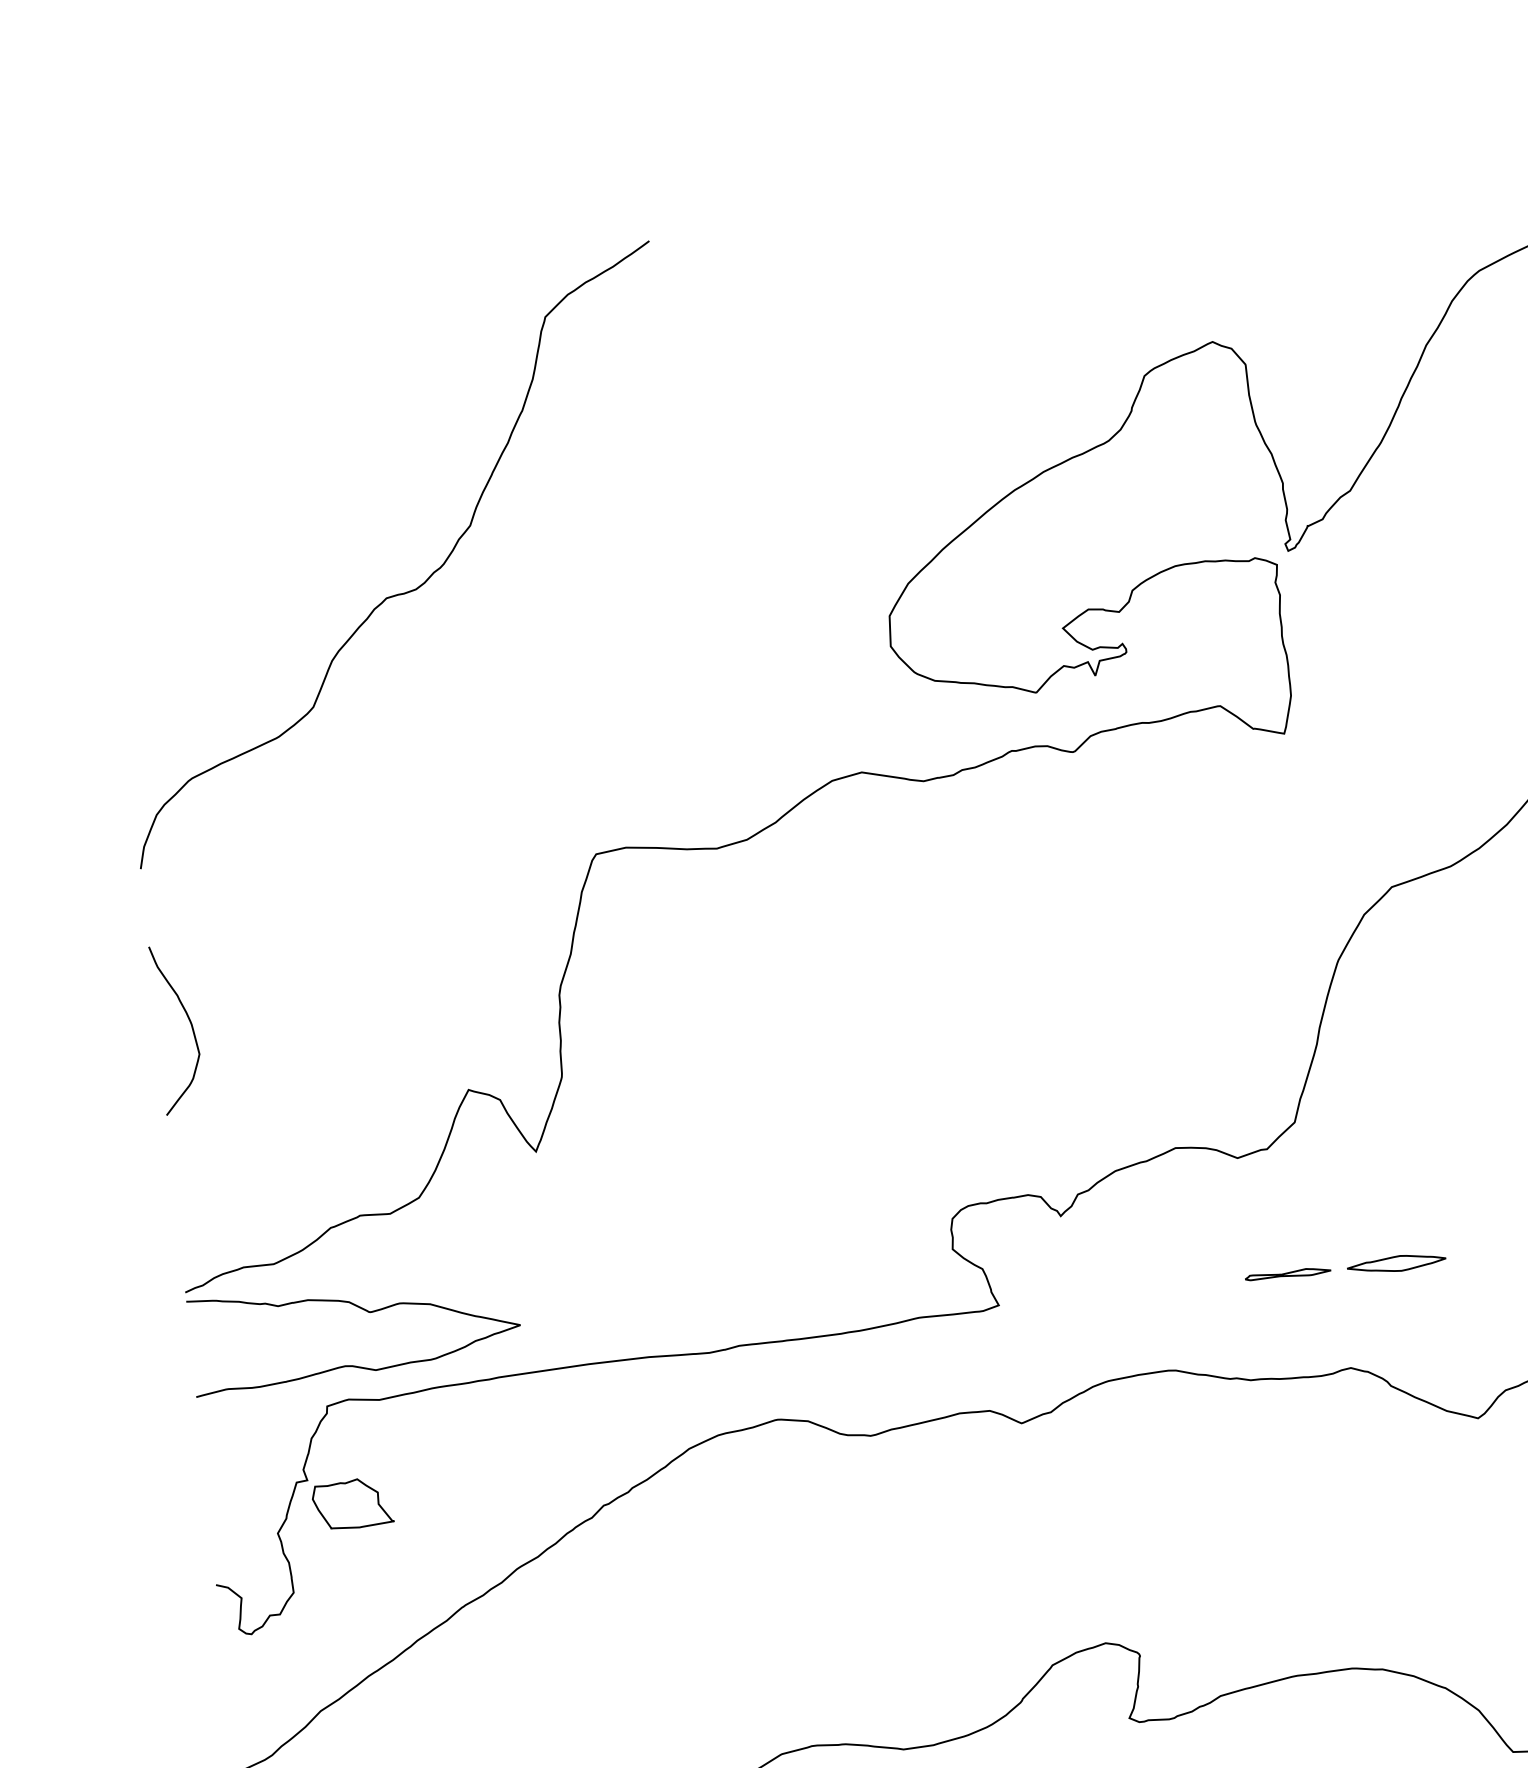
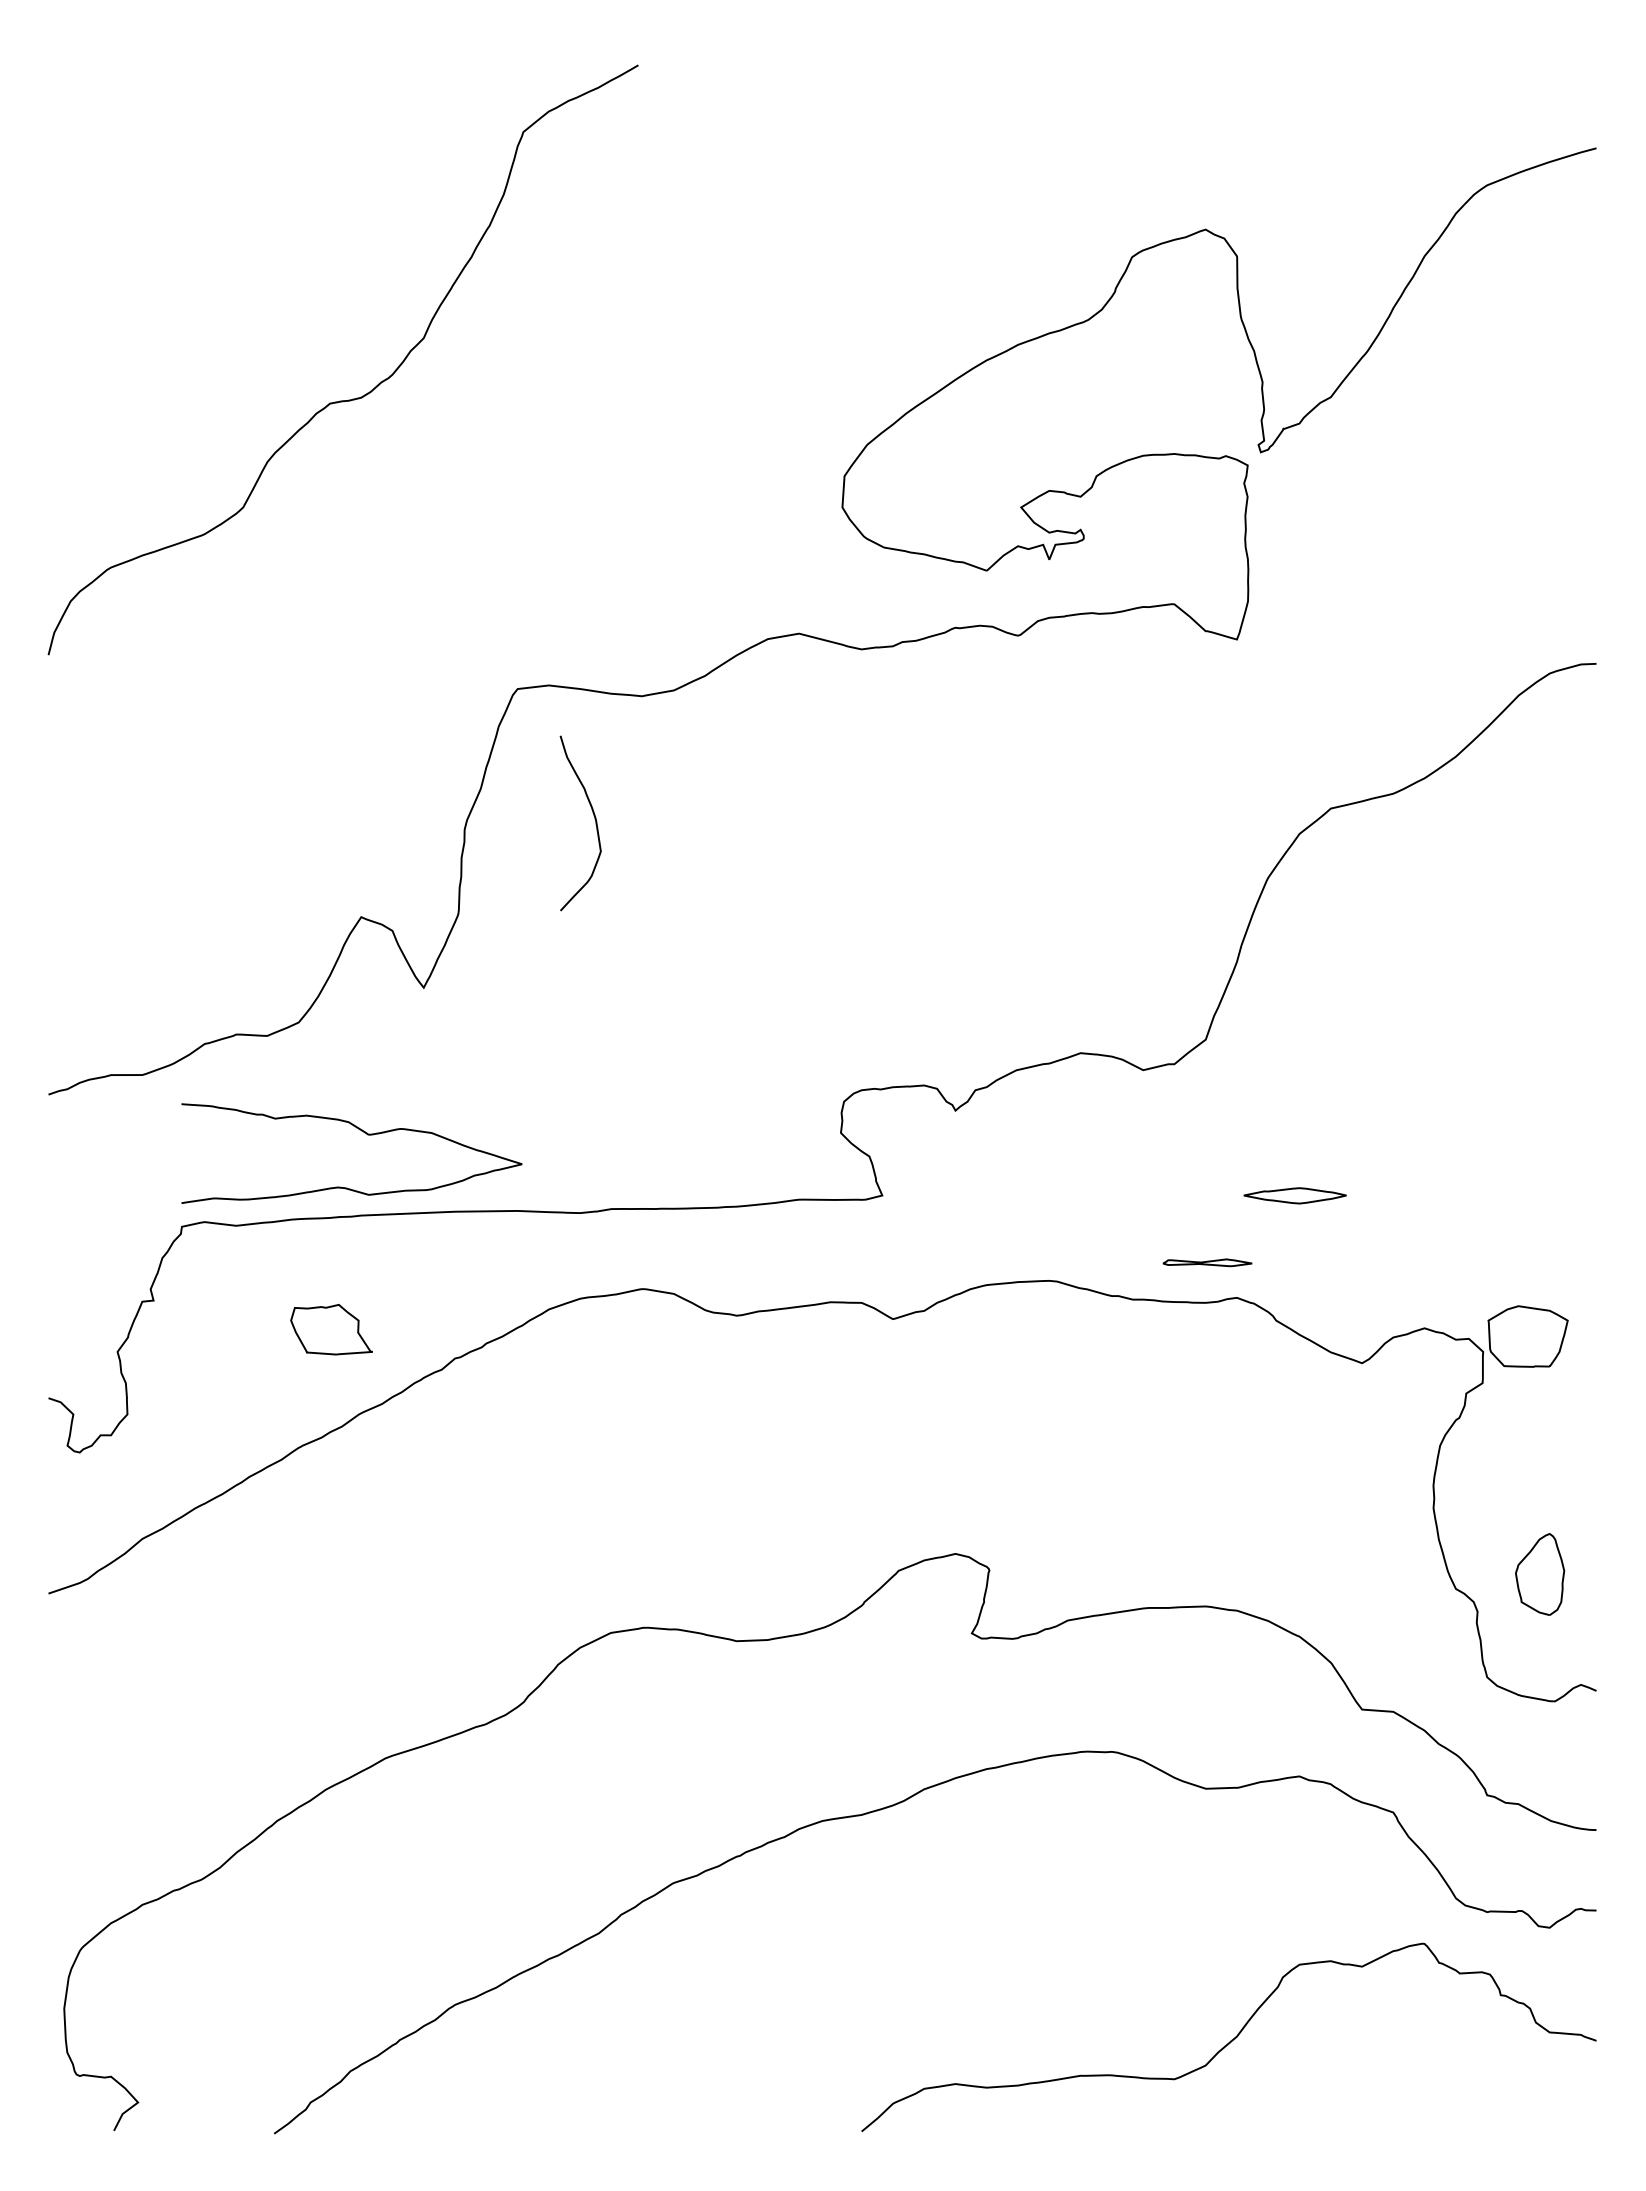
curve: (190, 1024) -> (594, 819), moved
part: (1287, 1273) -> (1207, 1262), moved
curve: (365, 1311) -> (364, 1133), moved
part: (352, 1503) -> (331, 1329), moved

